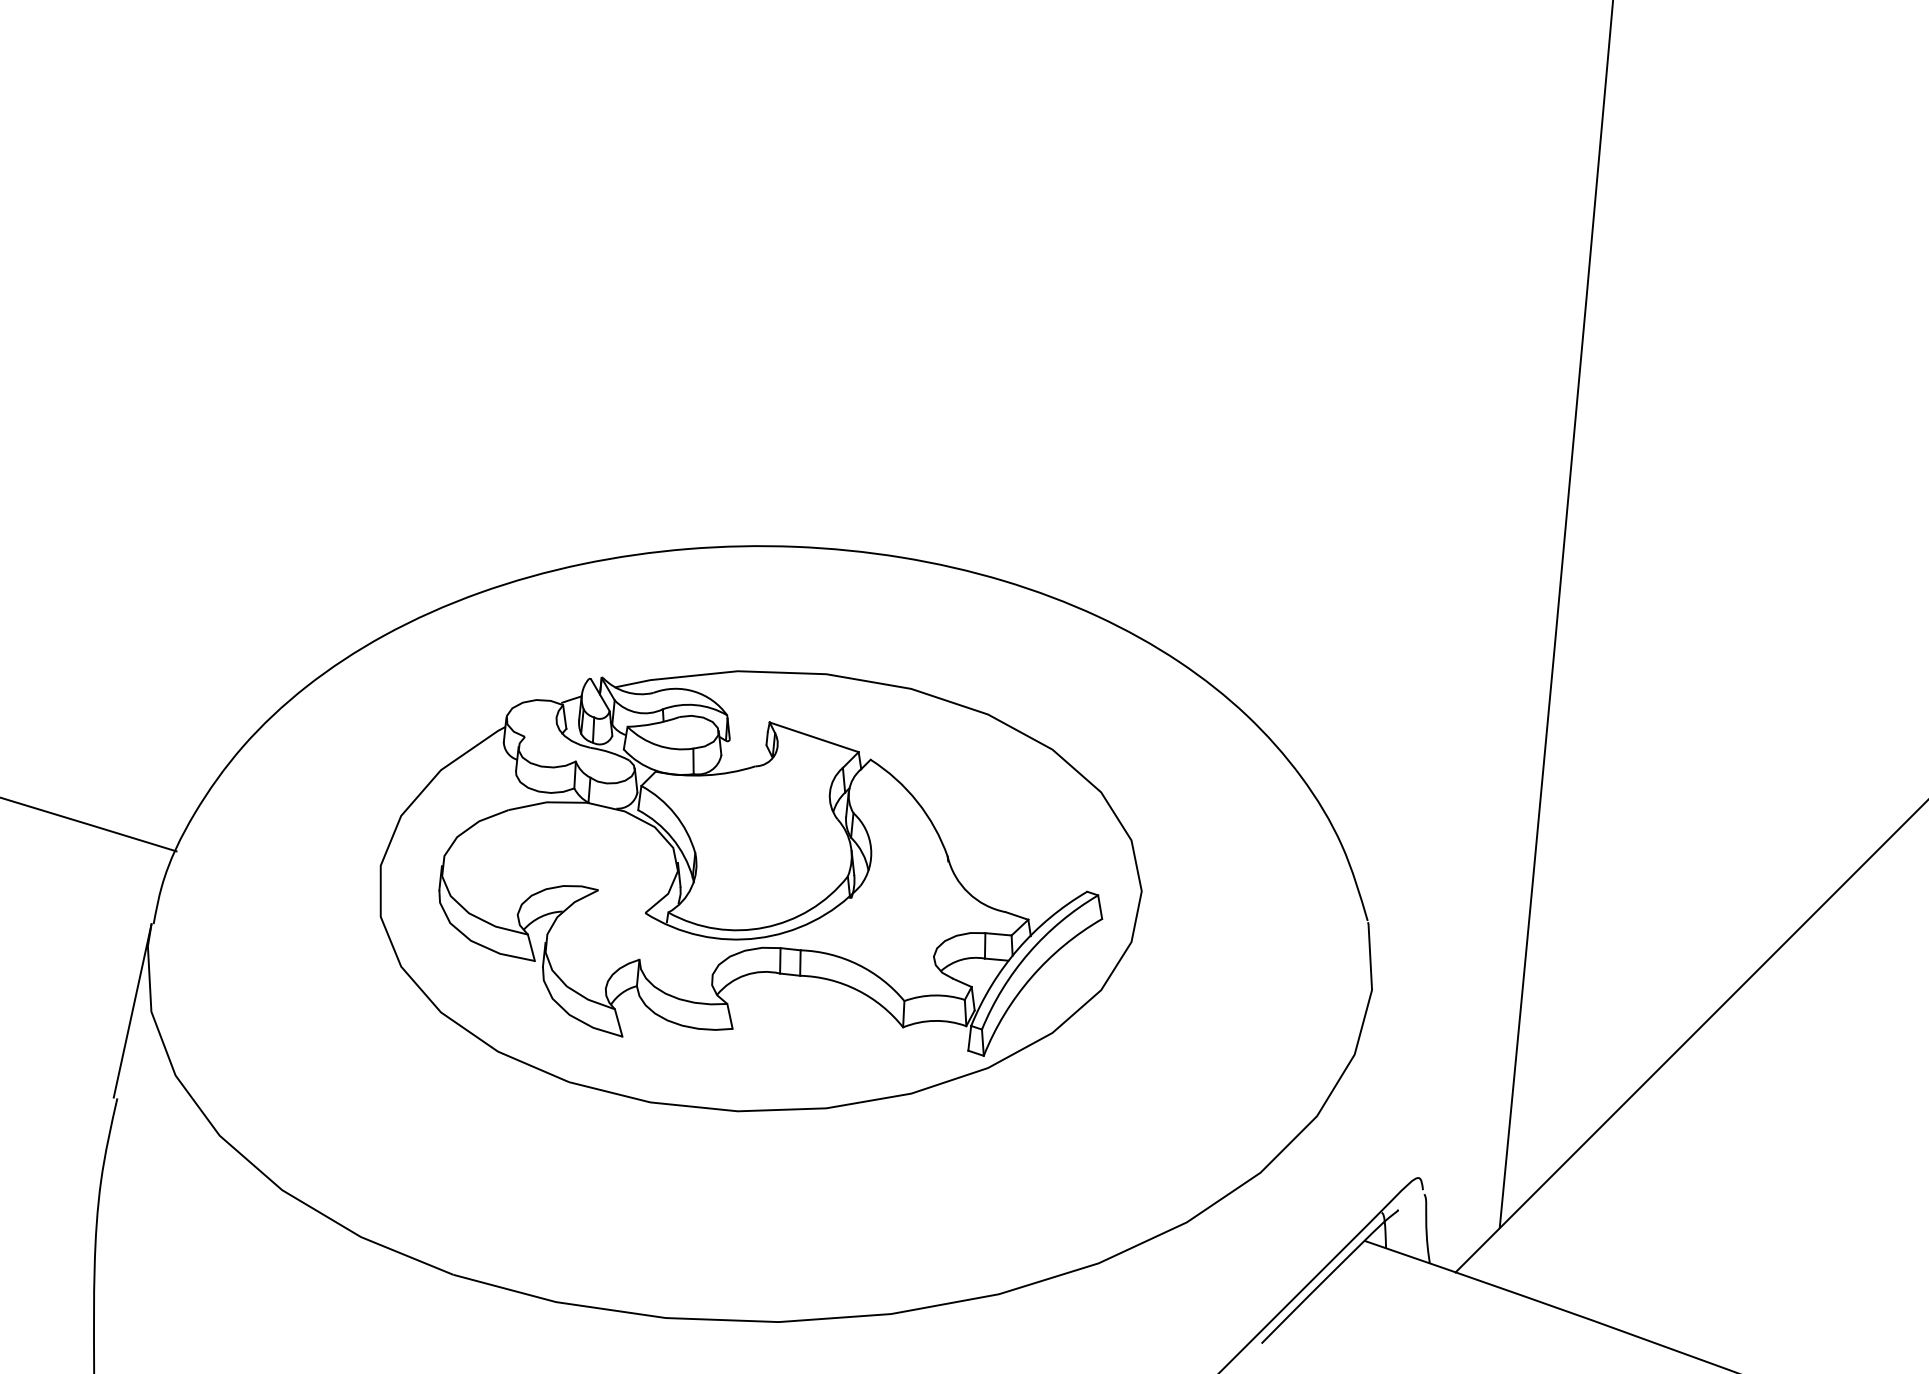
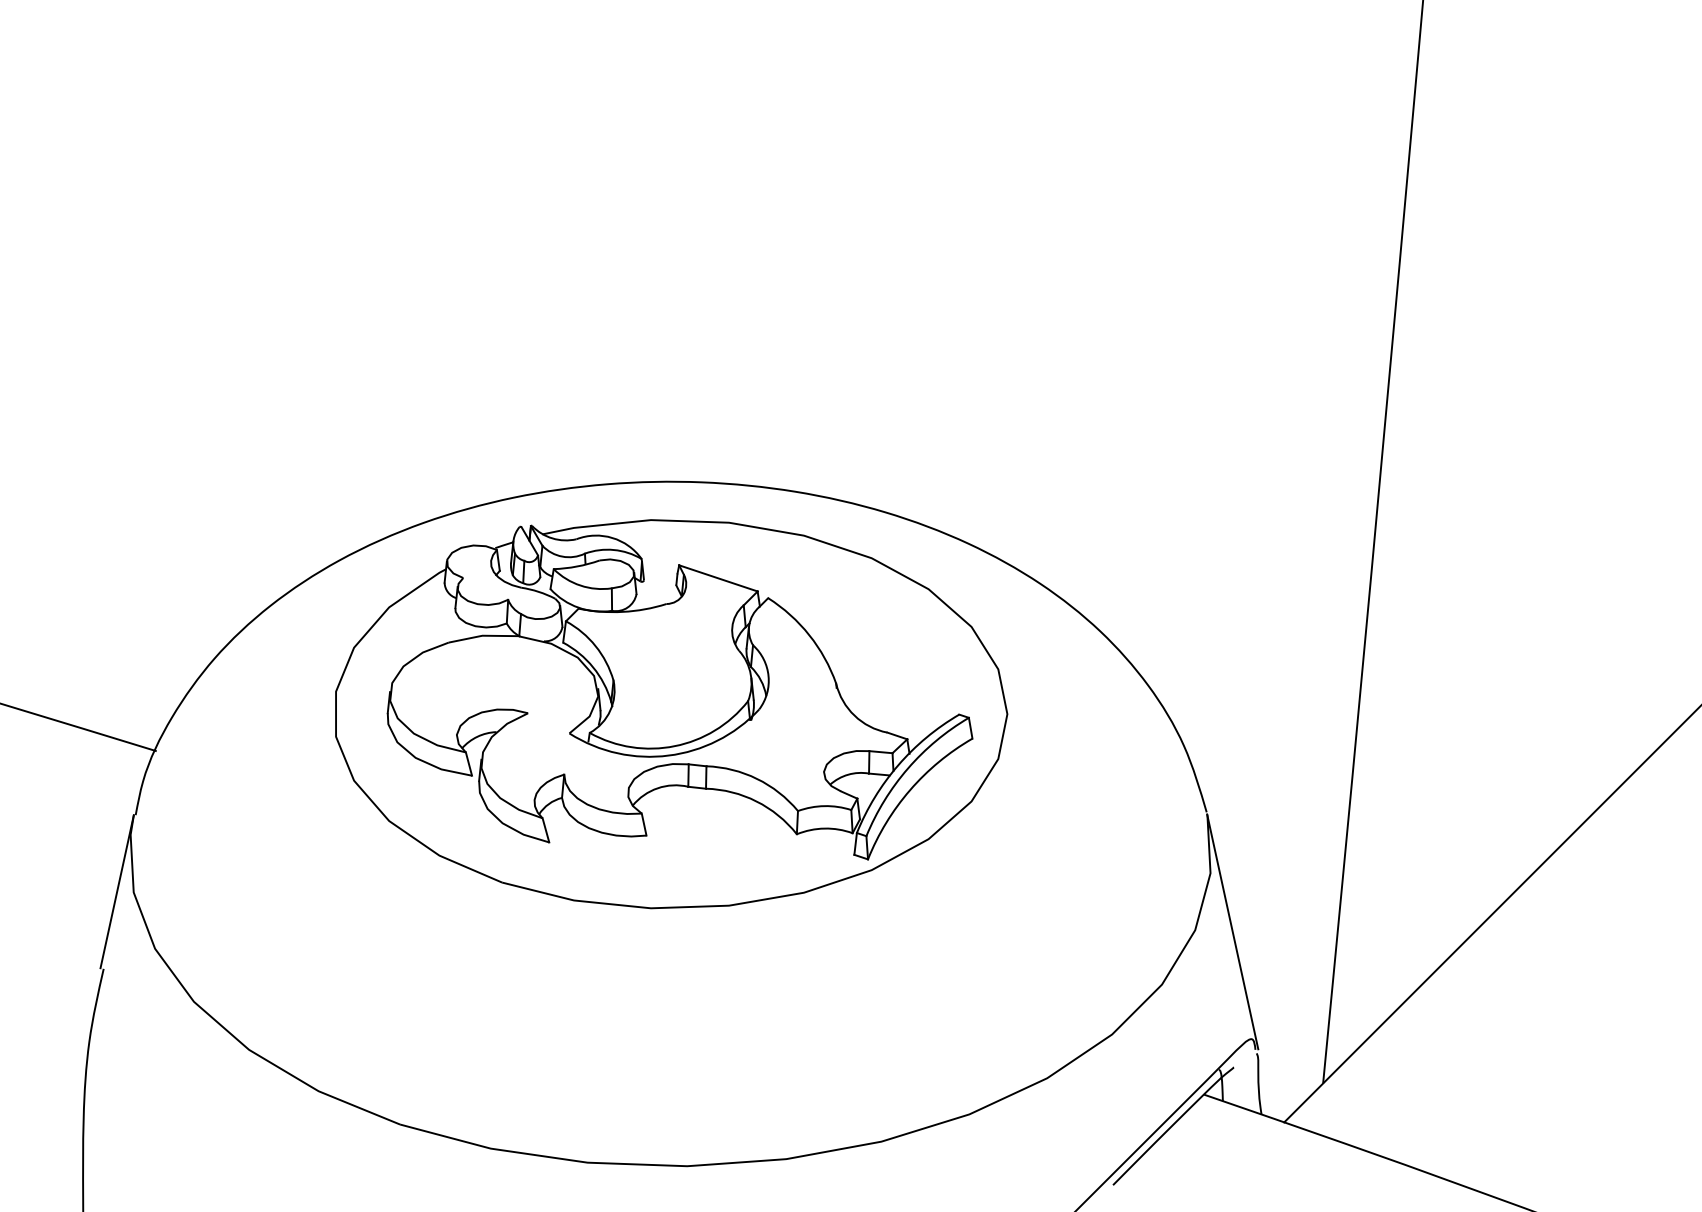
part: (761, 891) -> (671, 714), moved
line: (1396, 1057) -> (1232, 932), added

